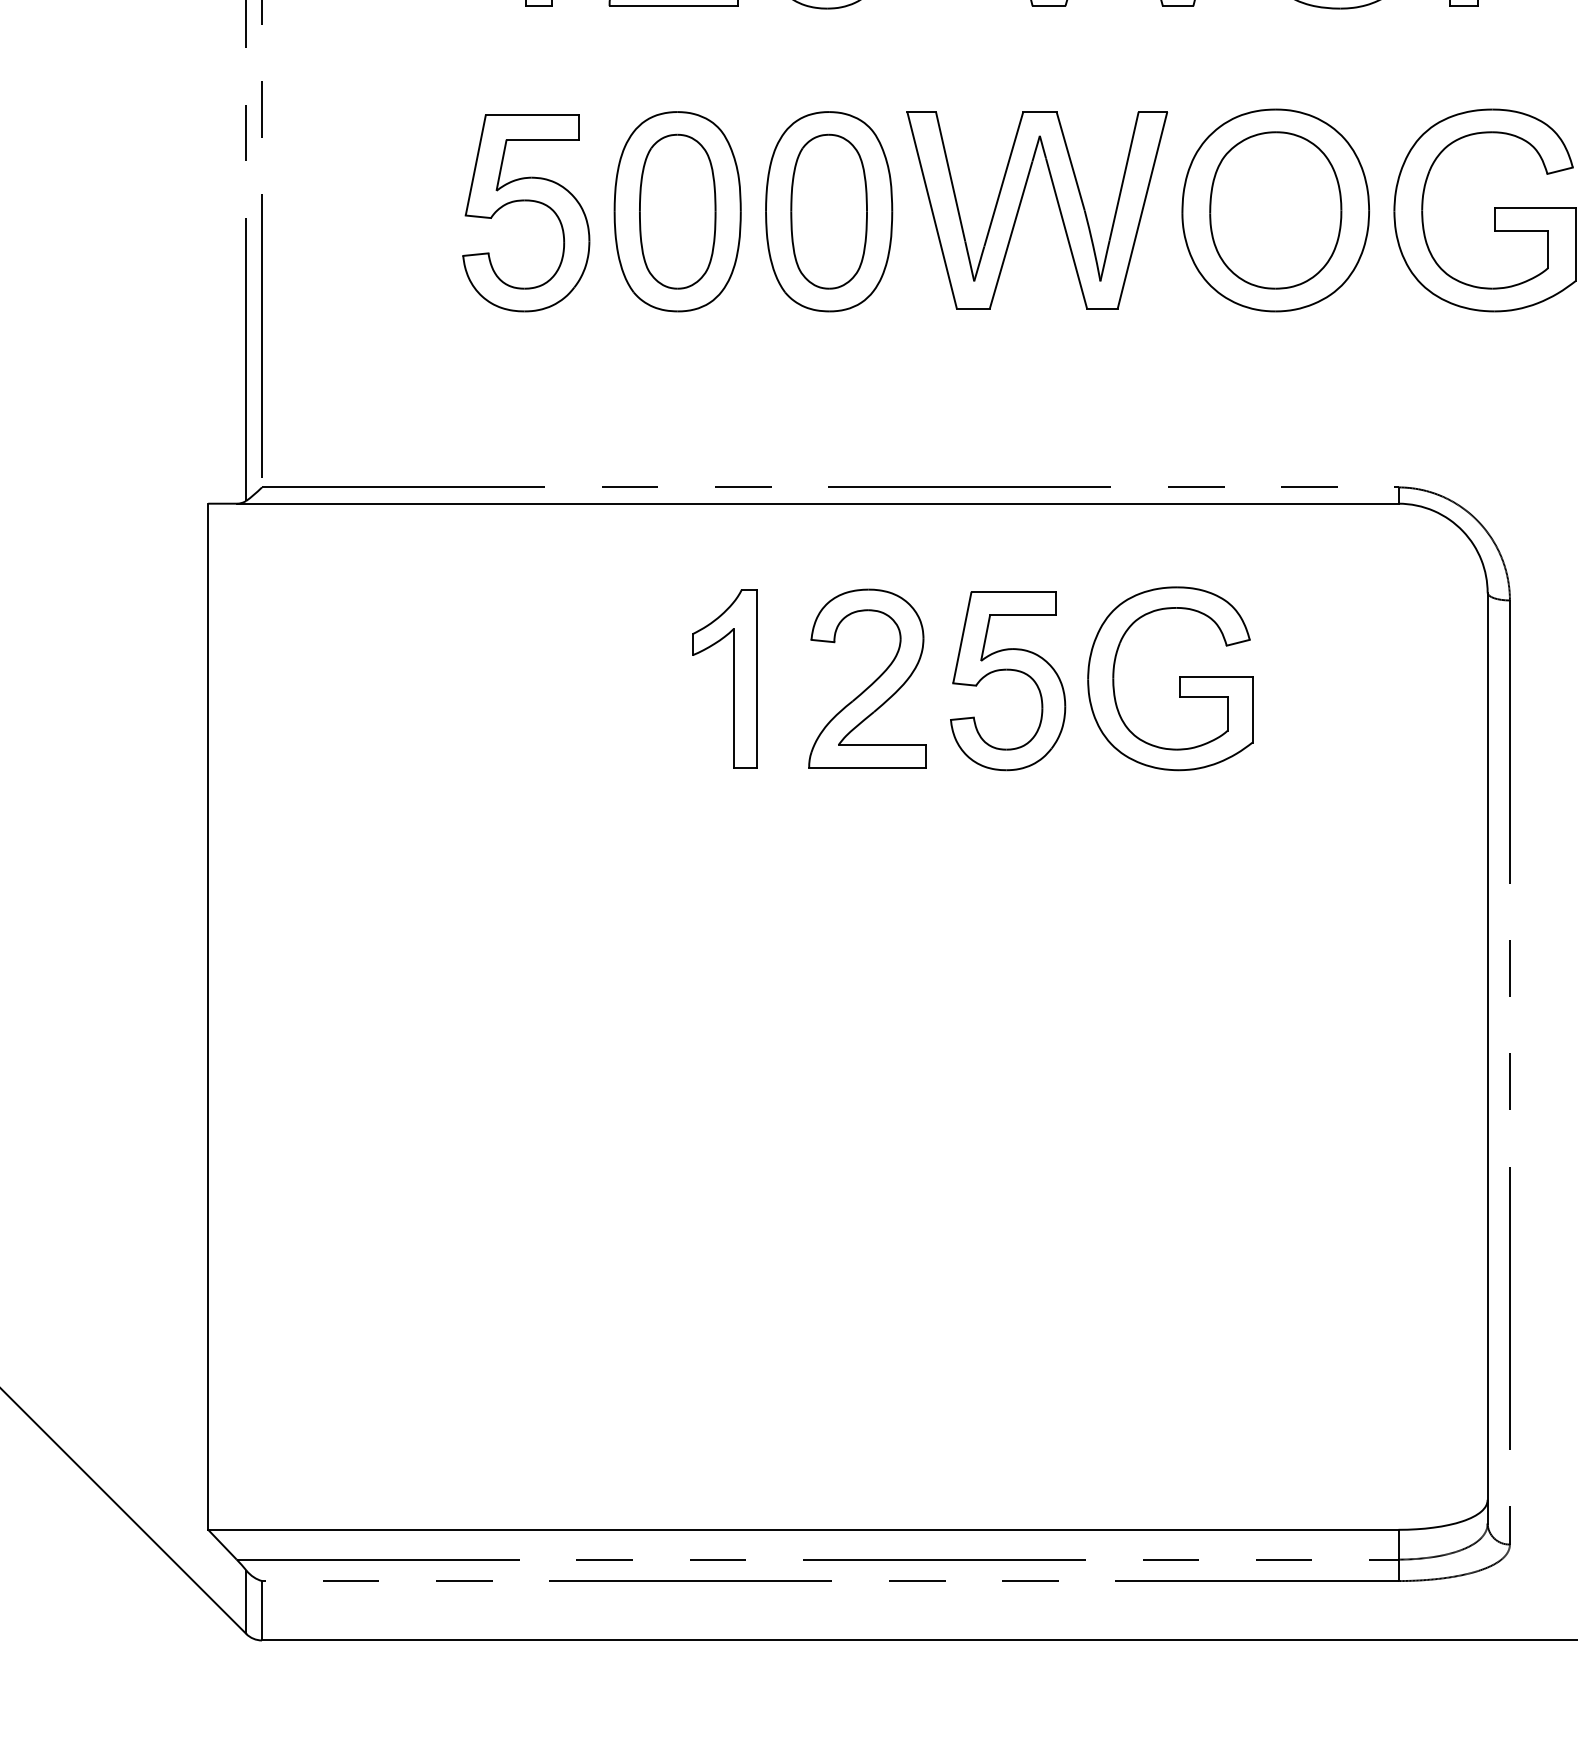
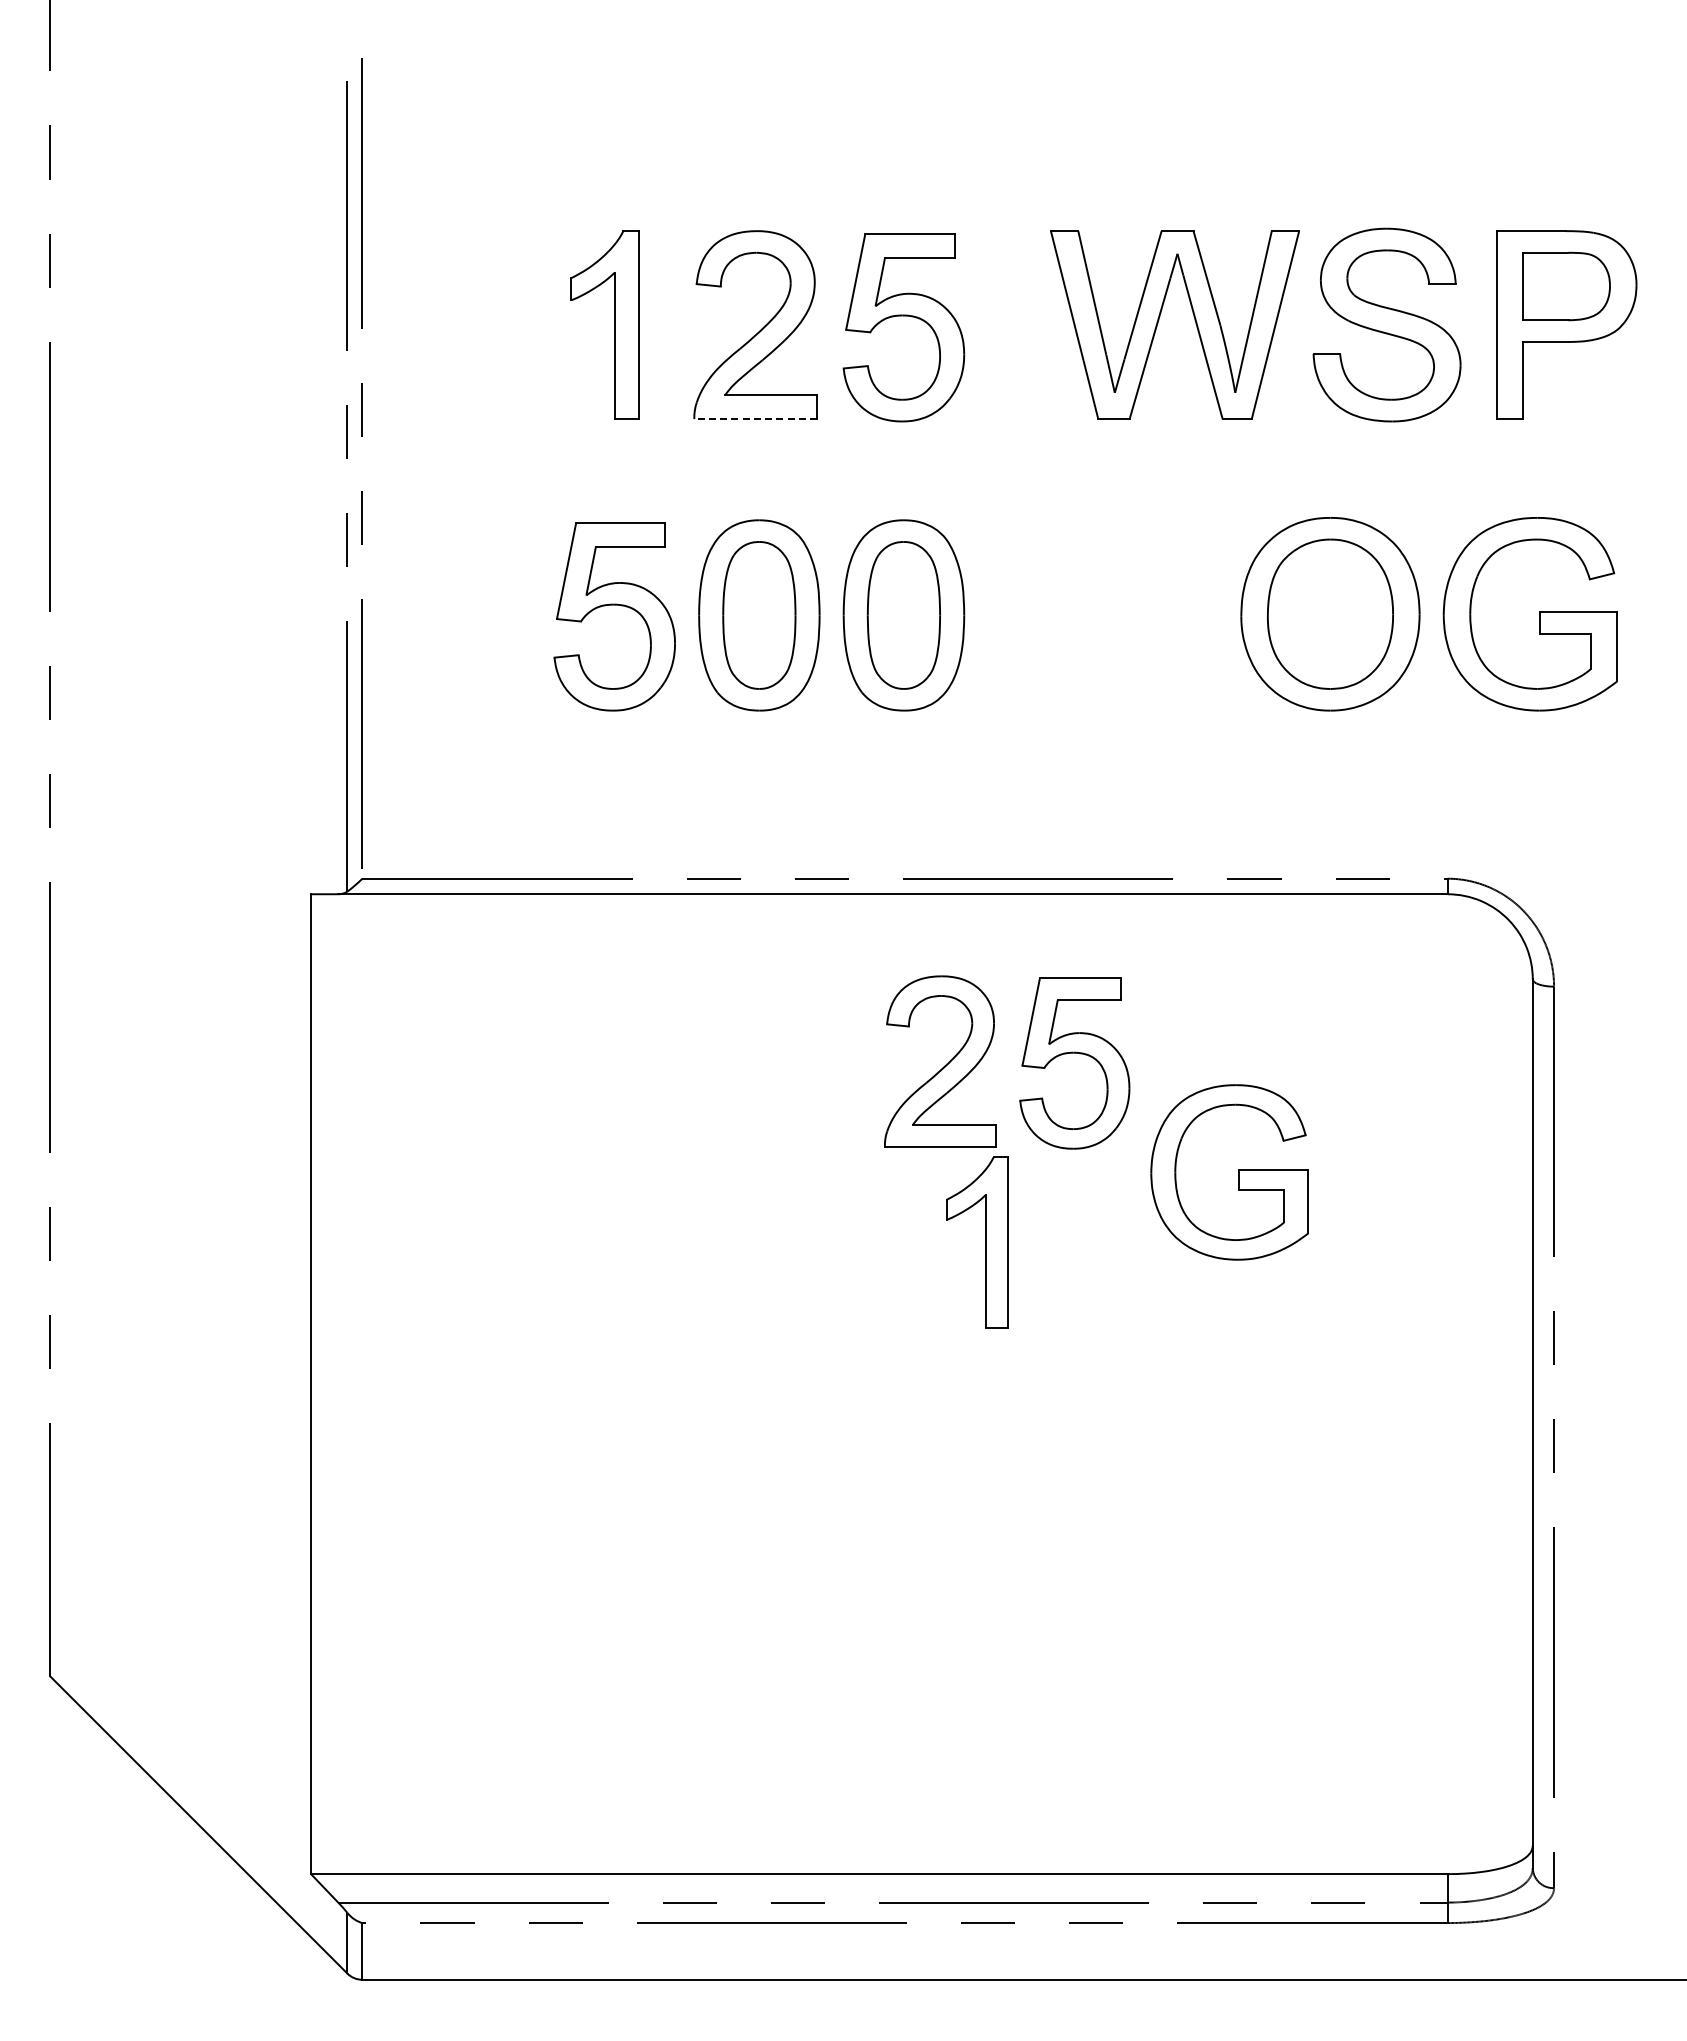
line: (673, 6) -> (755, 419), solid -> dashed
part: (1021, 204) -> (1087, 608), removed
part: (733, 678) -> (985, 1242), moved
part: (1179, 678) -> (1238, 1172), moved

